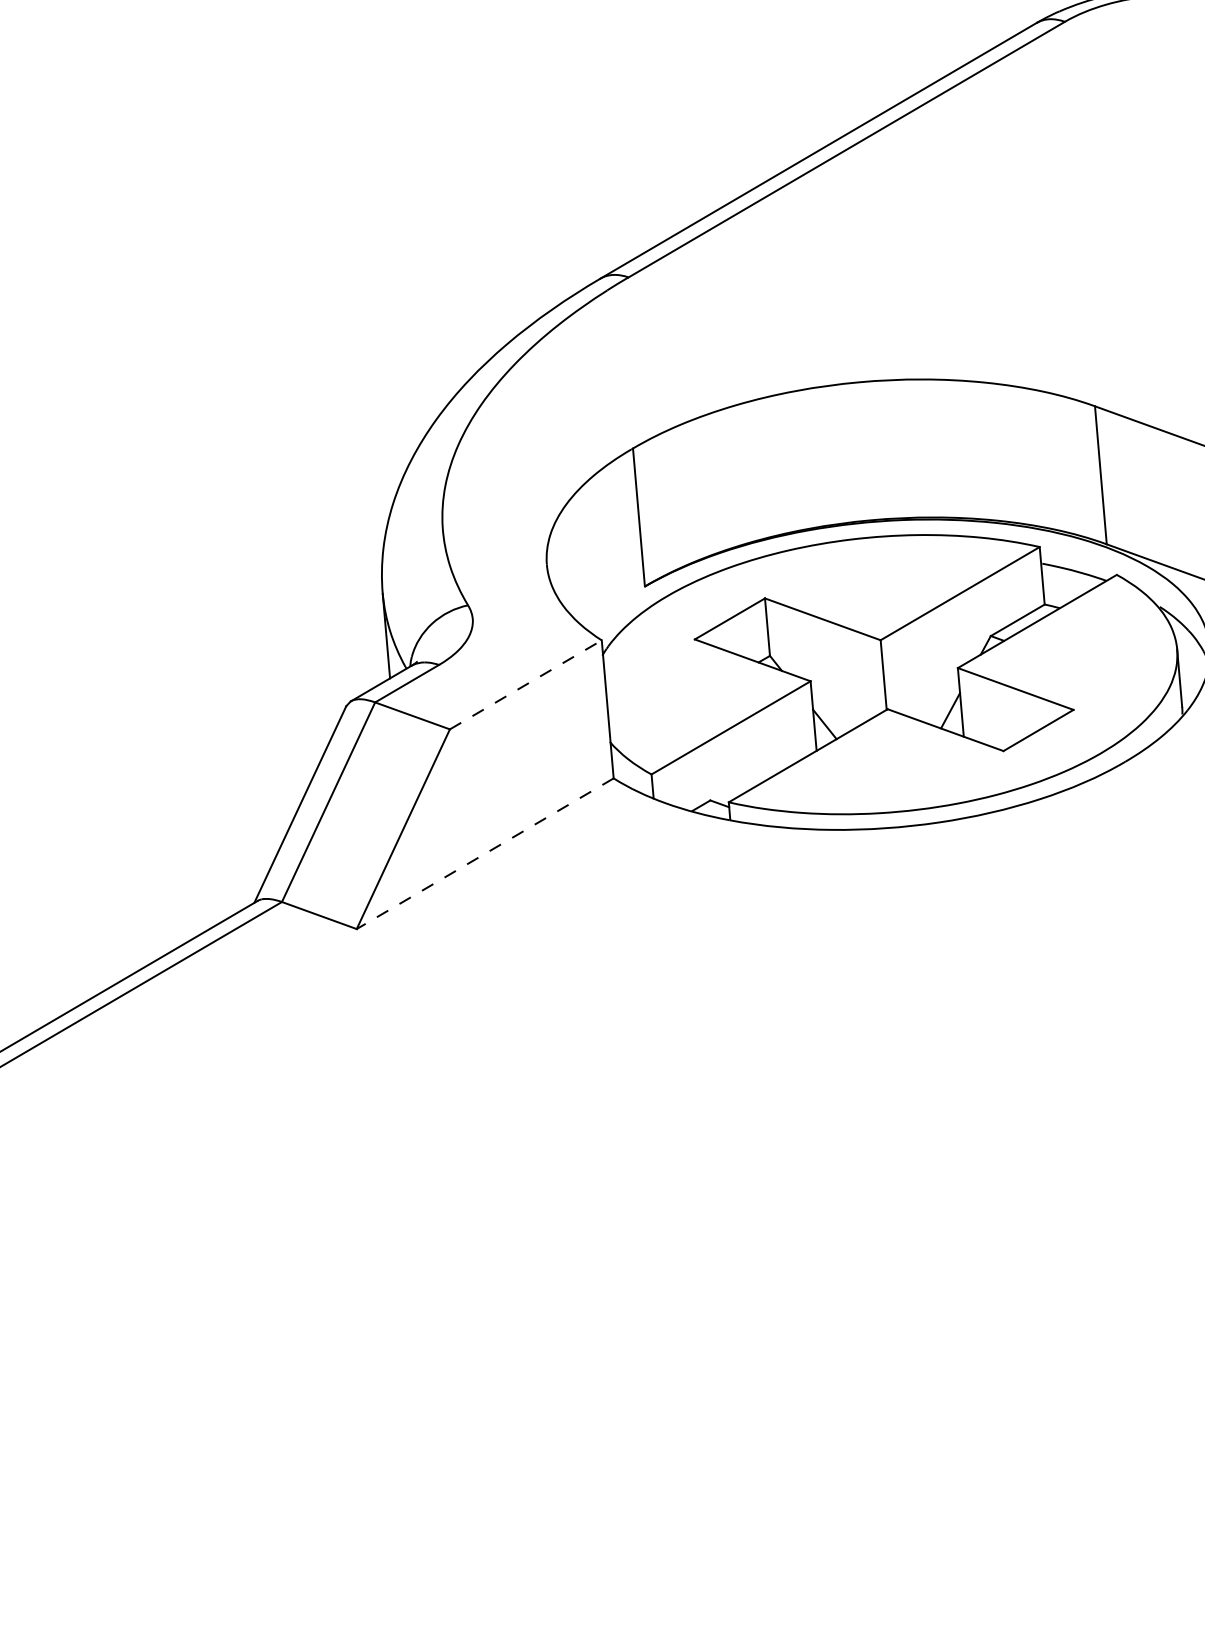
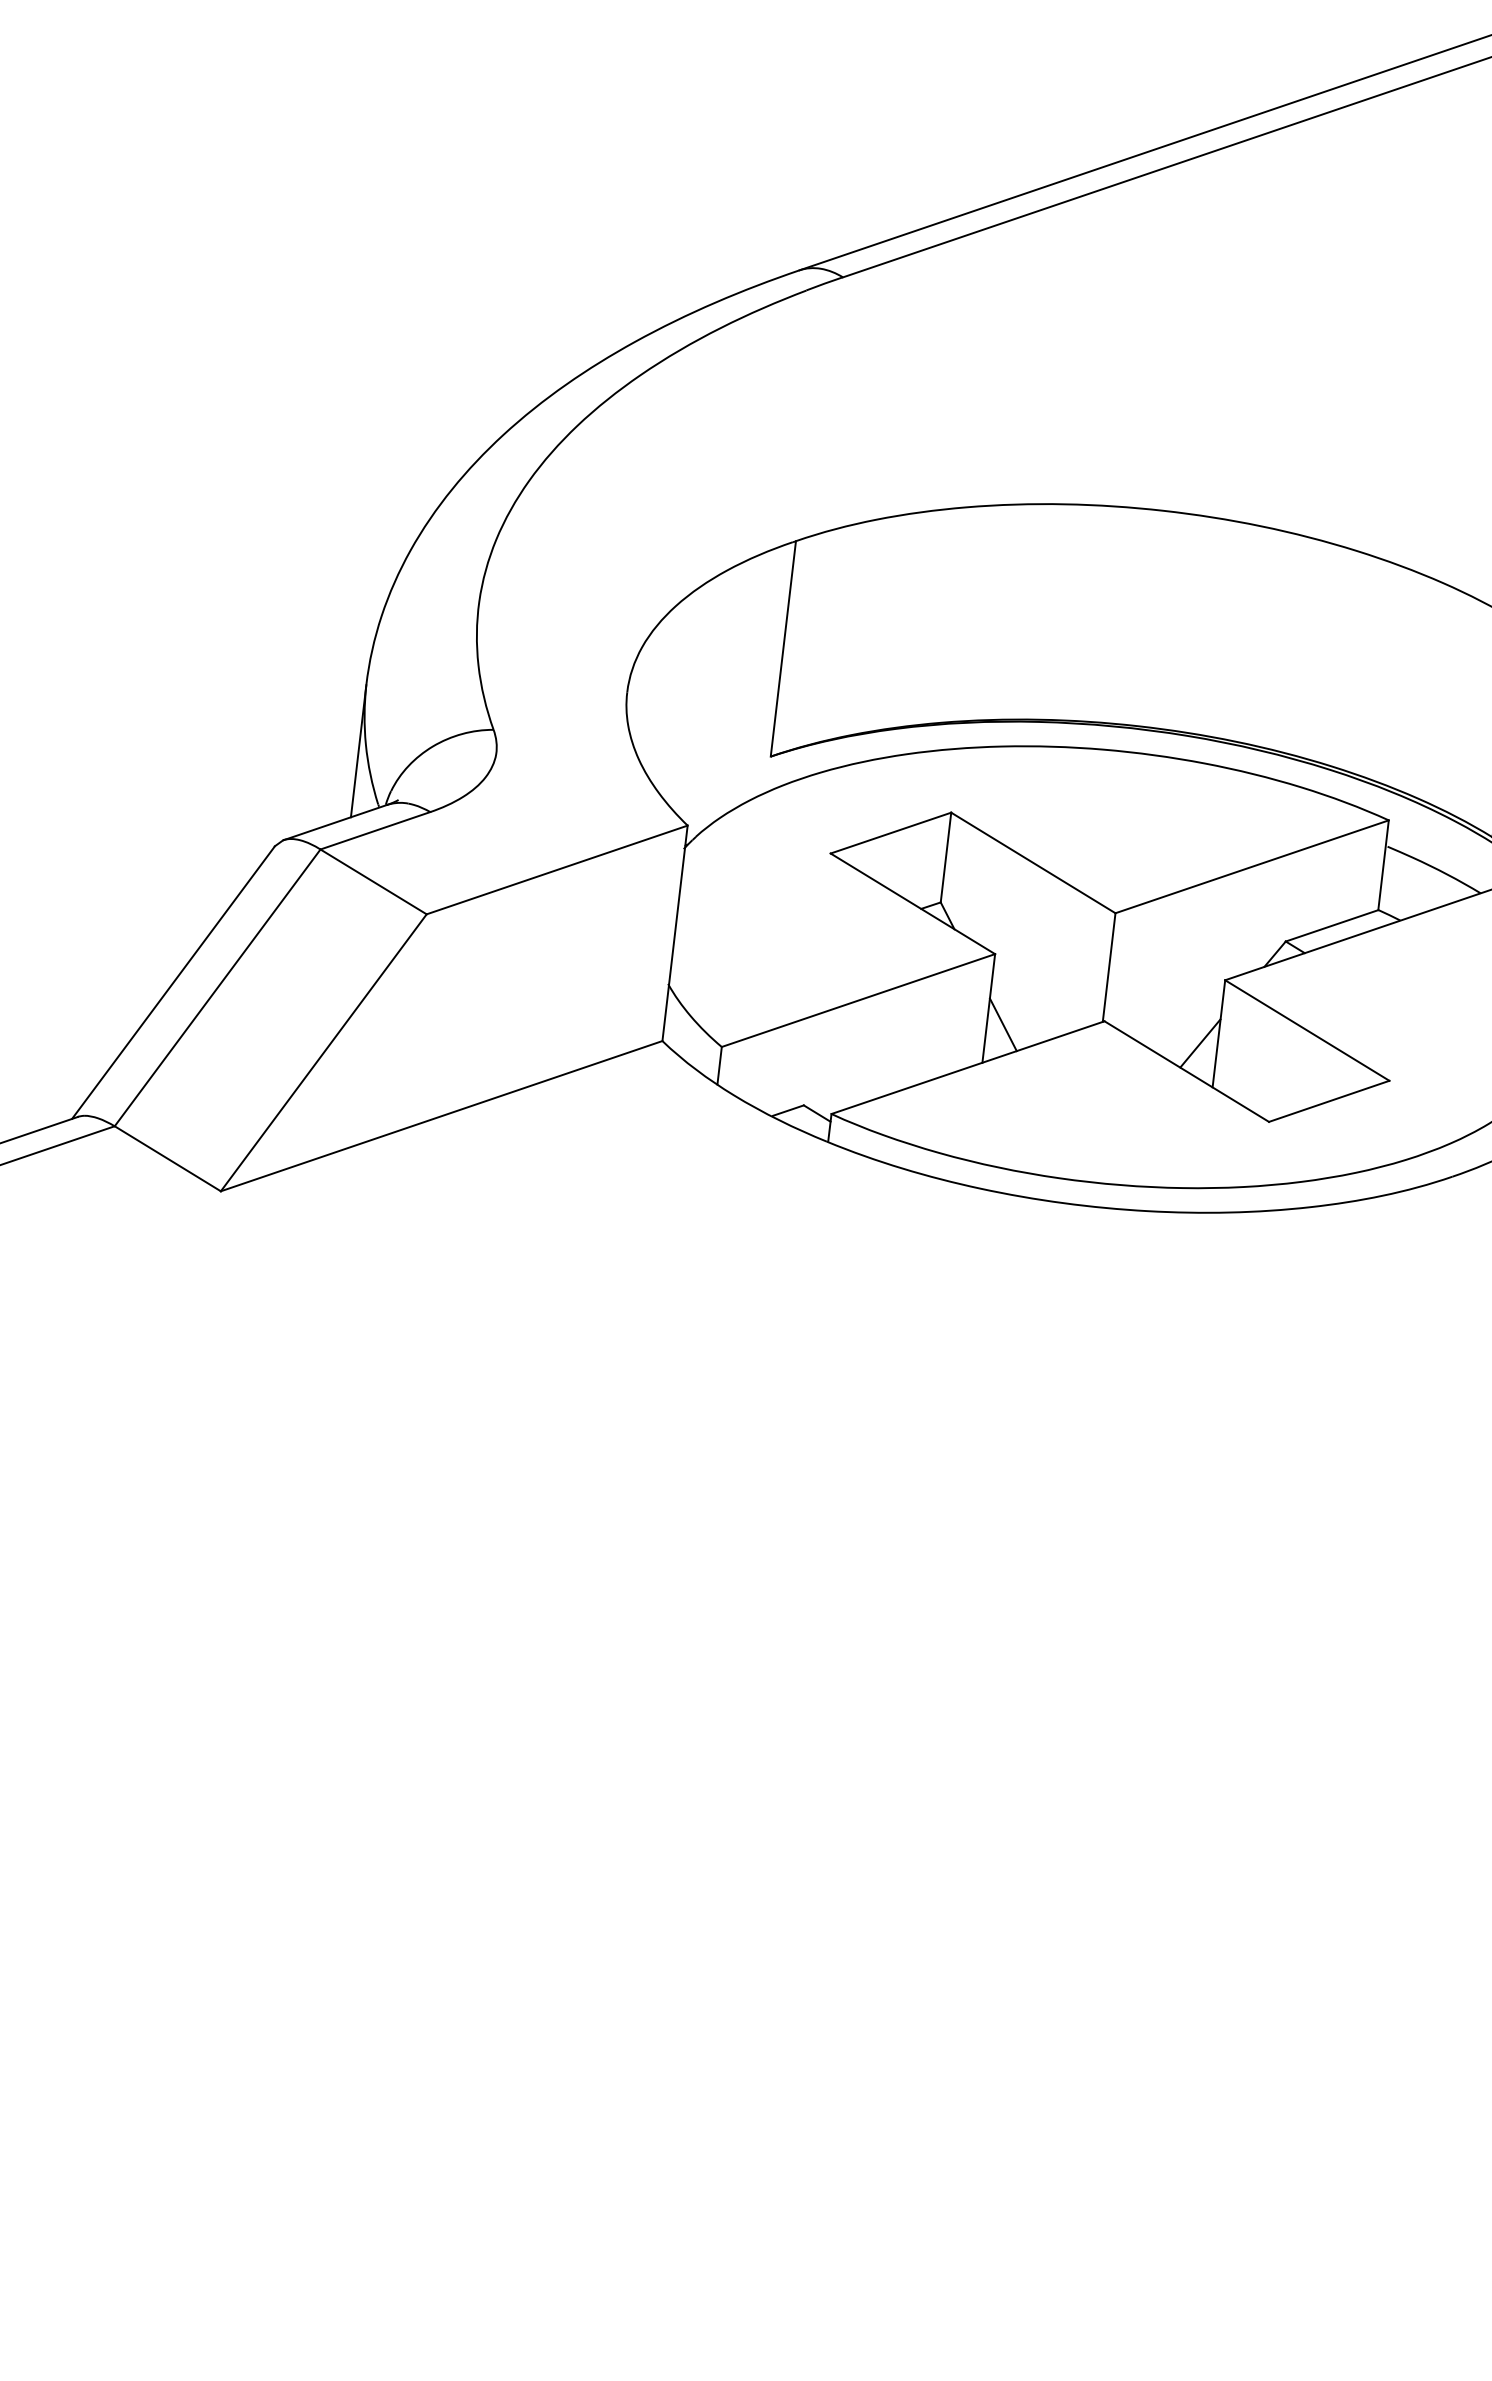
line: (526, 684) -> (558, 869), dashed -> solid
line: (485, 853) -> (442, 1115), dashed -> solid

